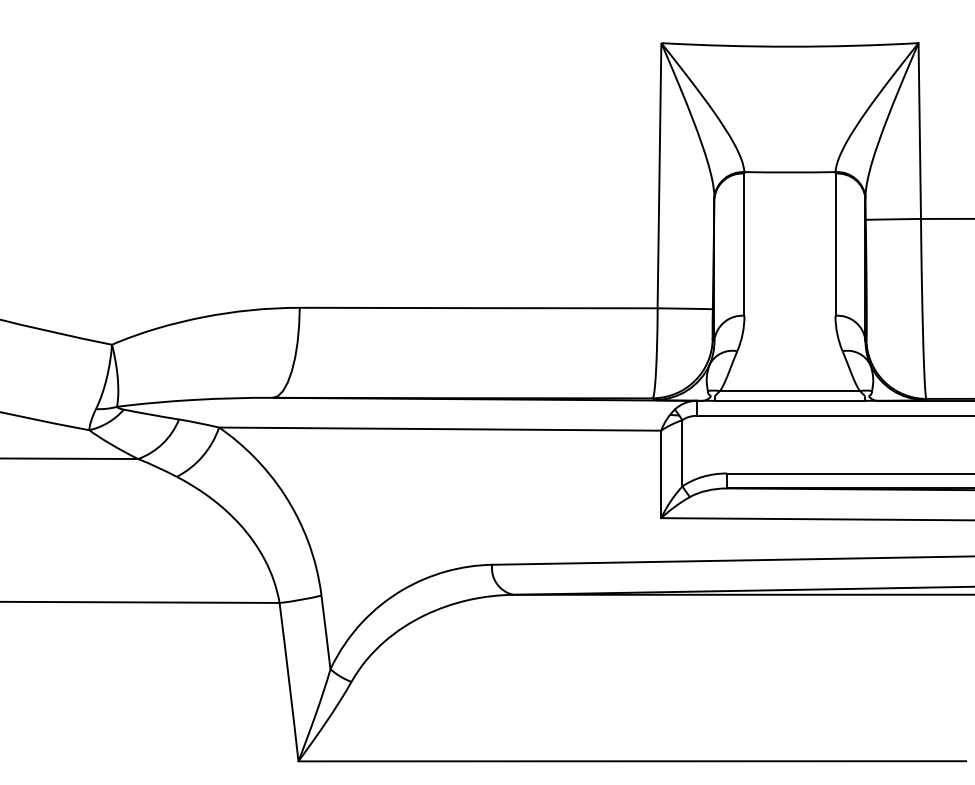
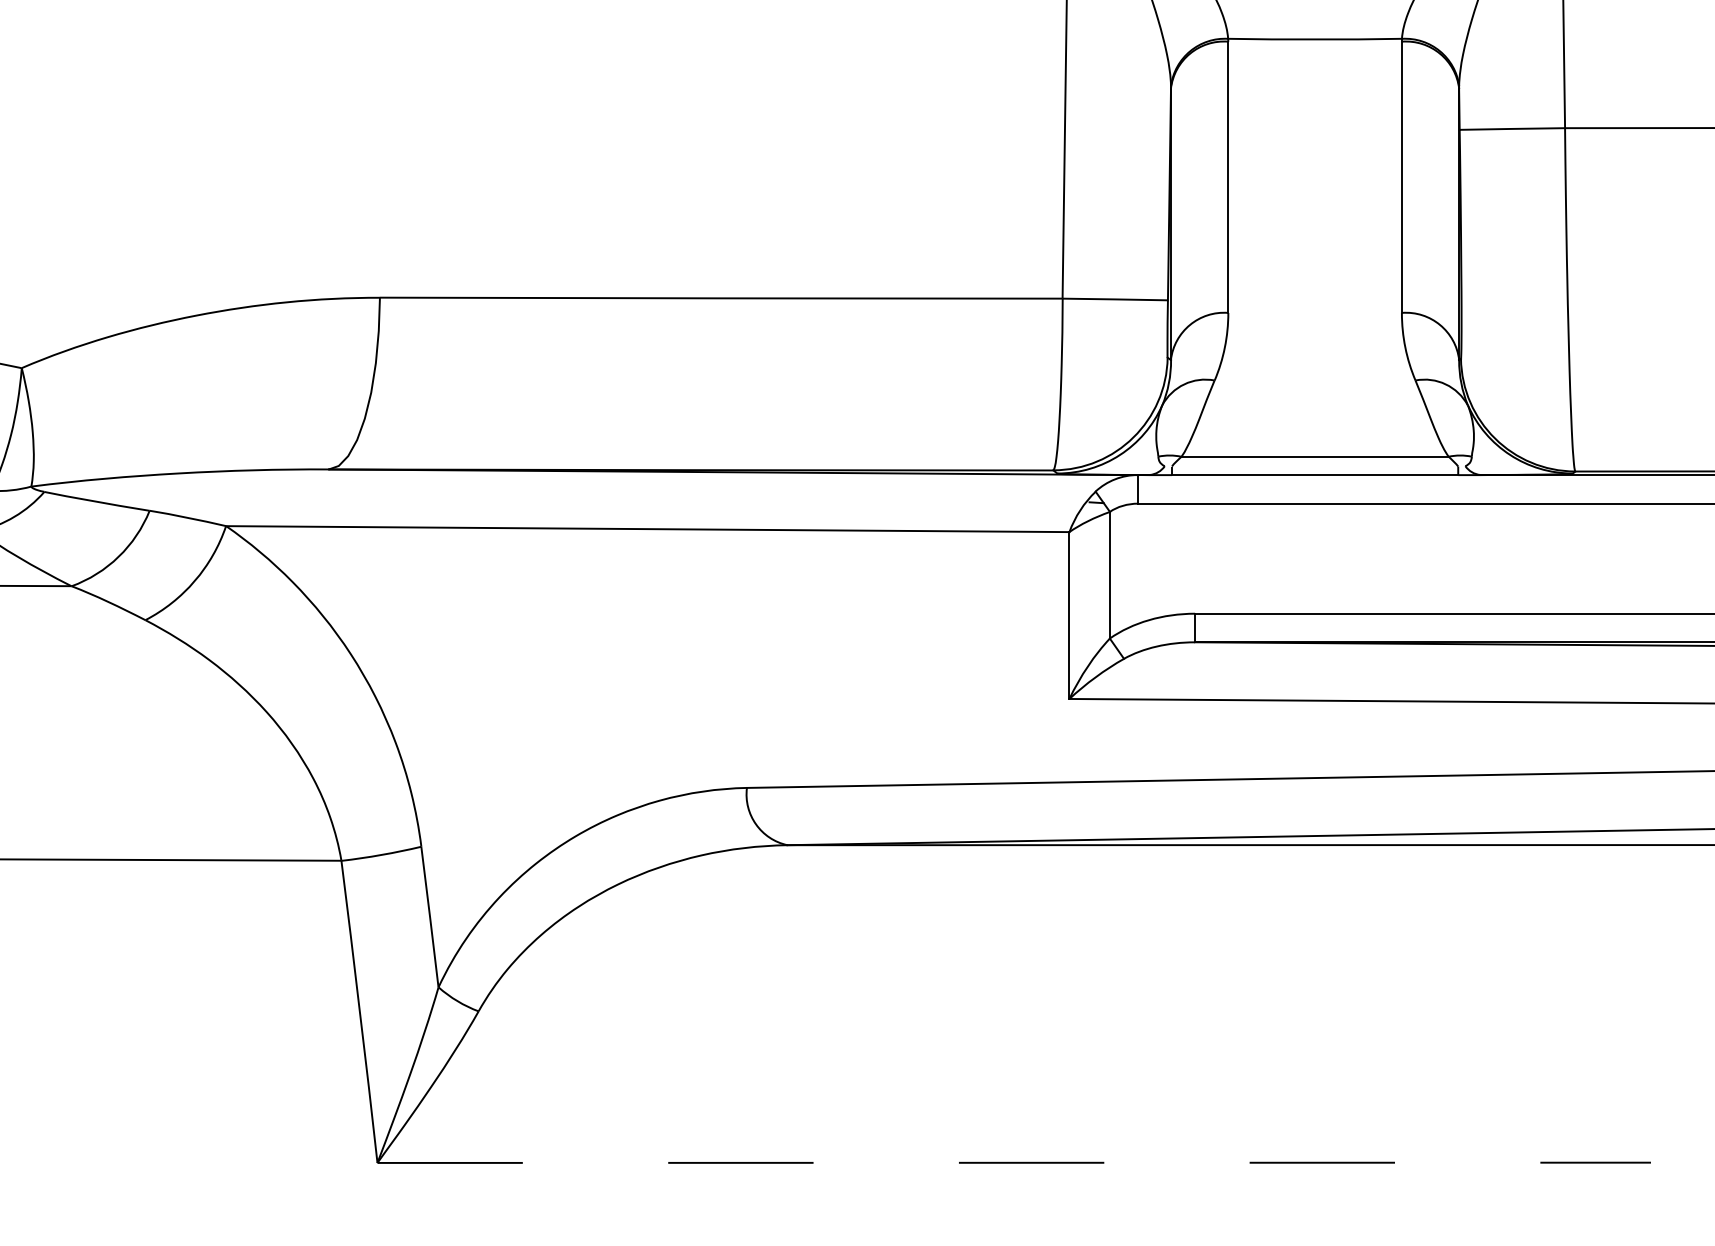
line: (632, 761) -> (1014, 1163), solid -> dashed

